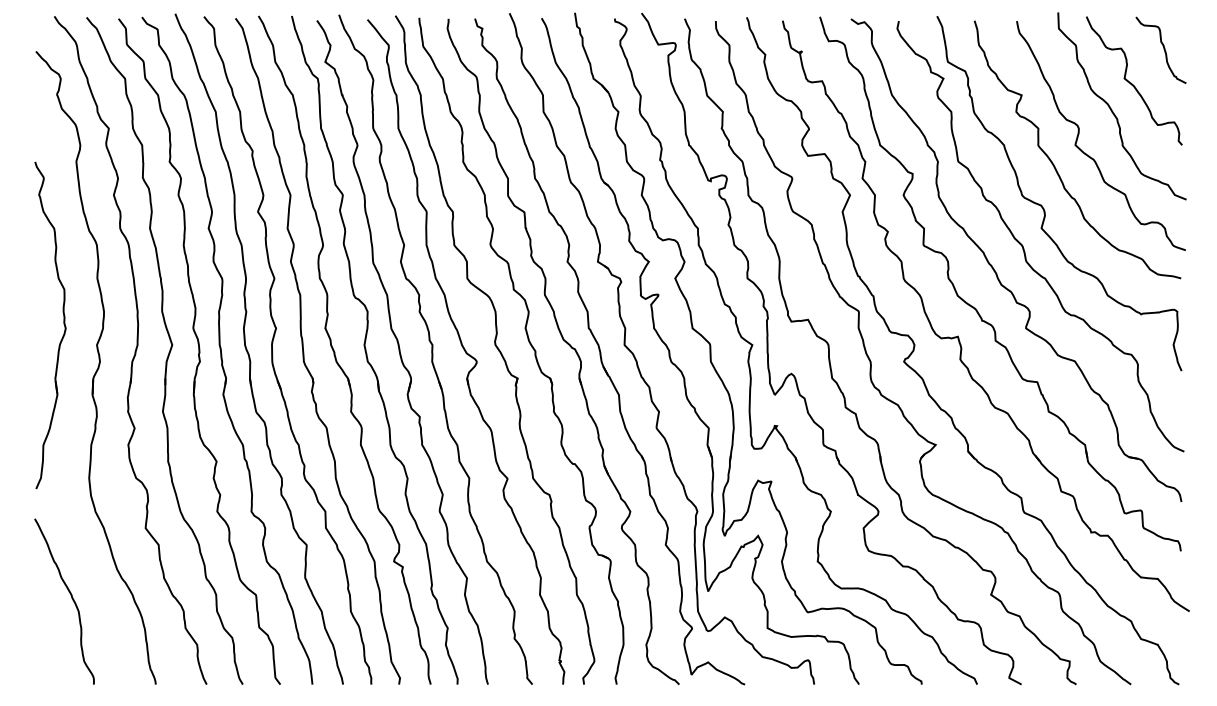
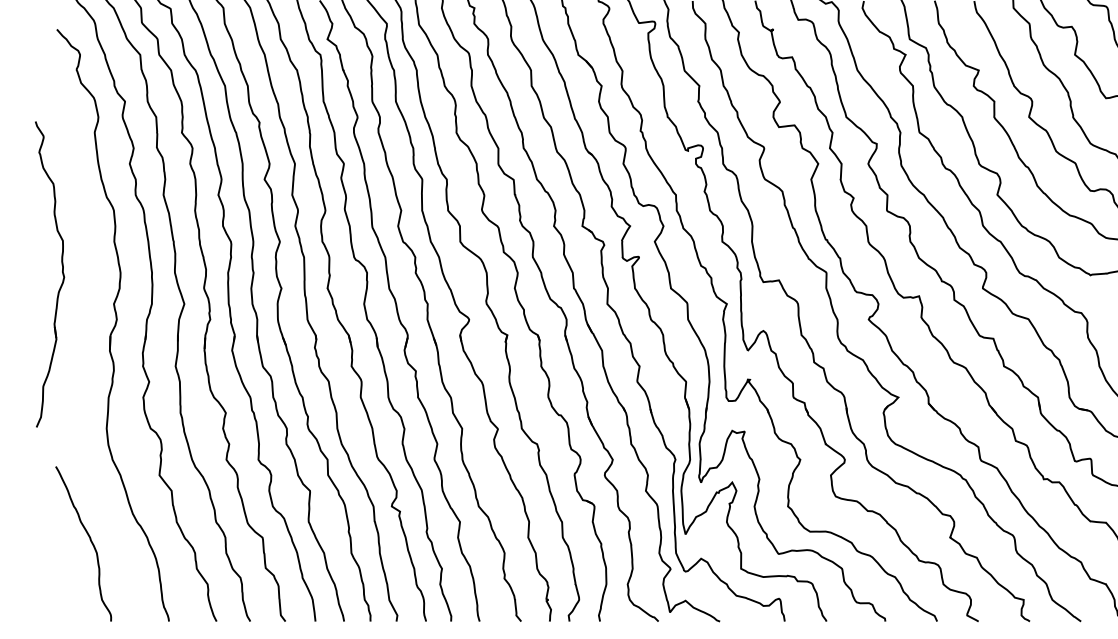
part: (63, 324) -> (62, 273), moved

